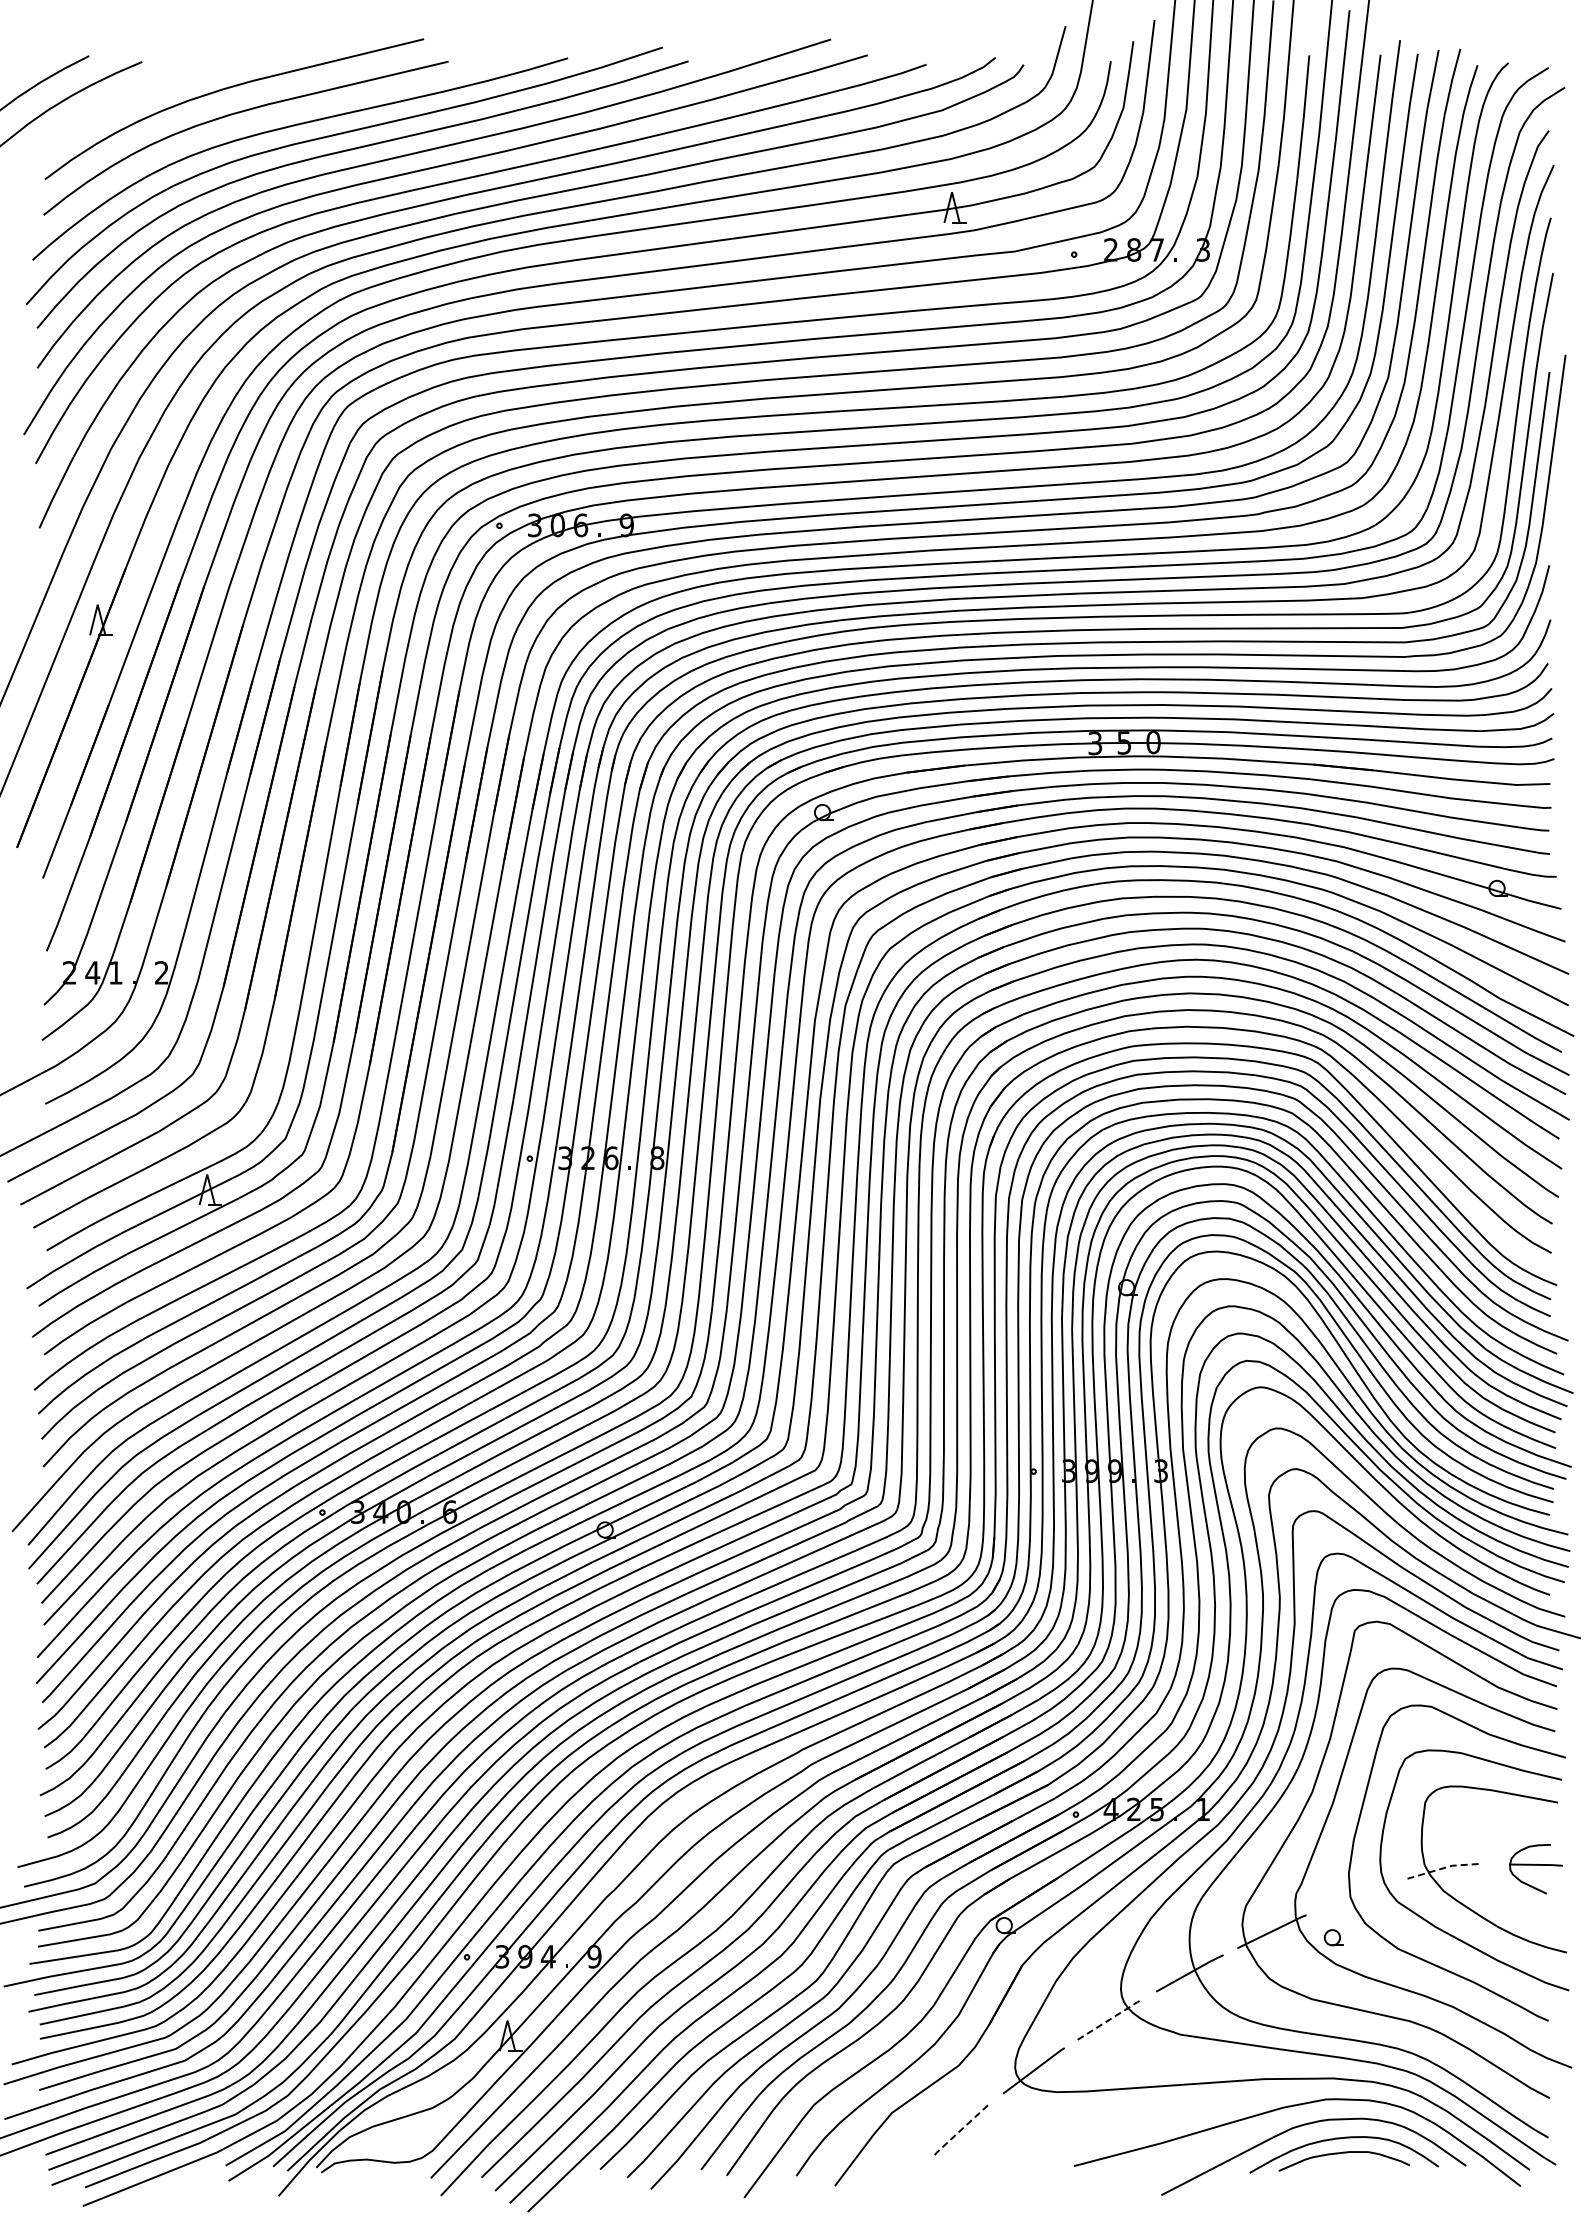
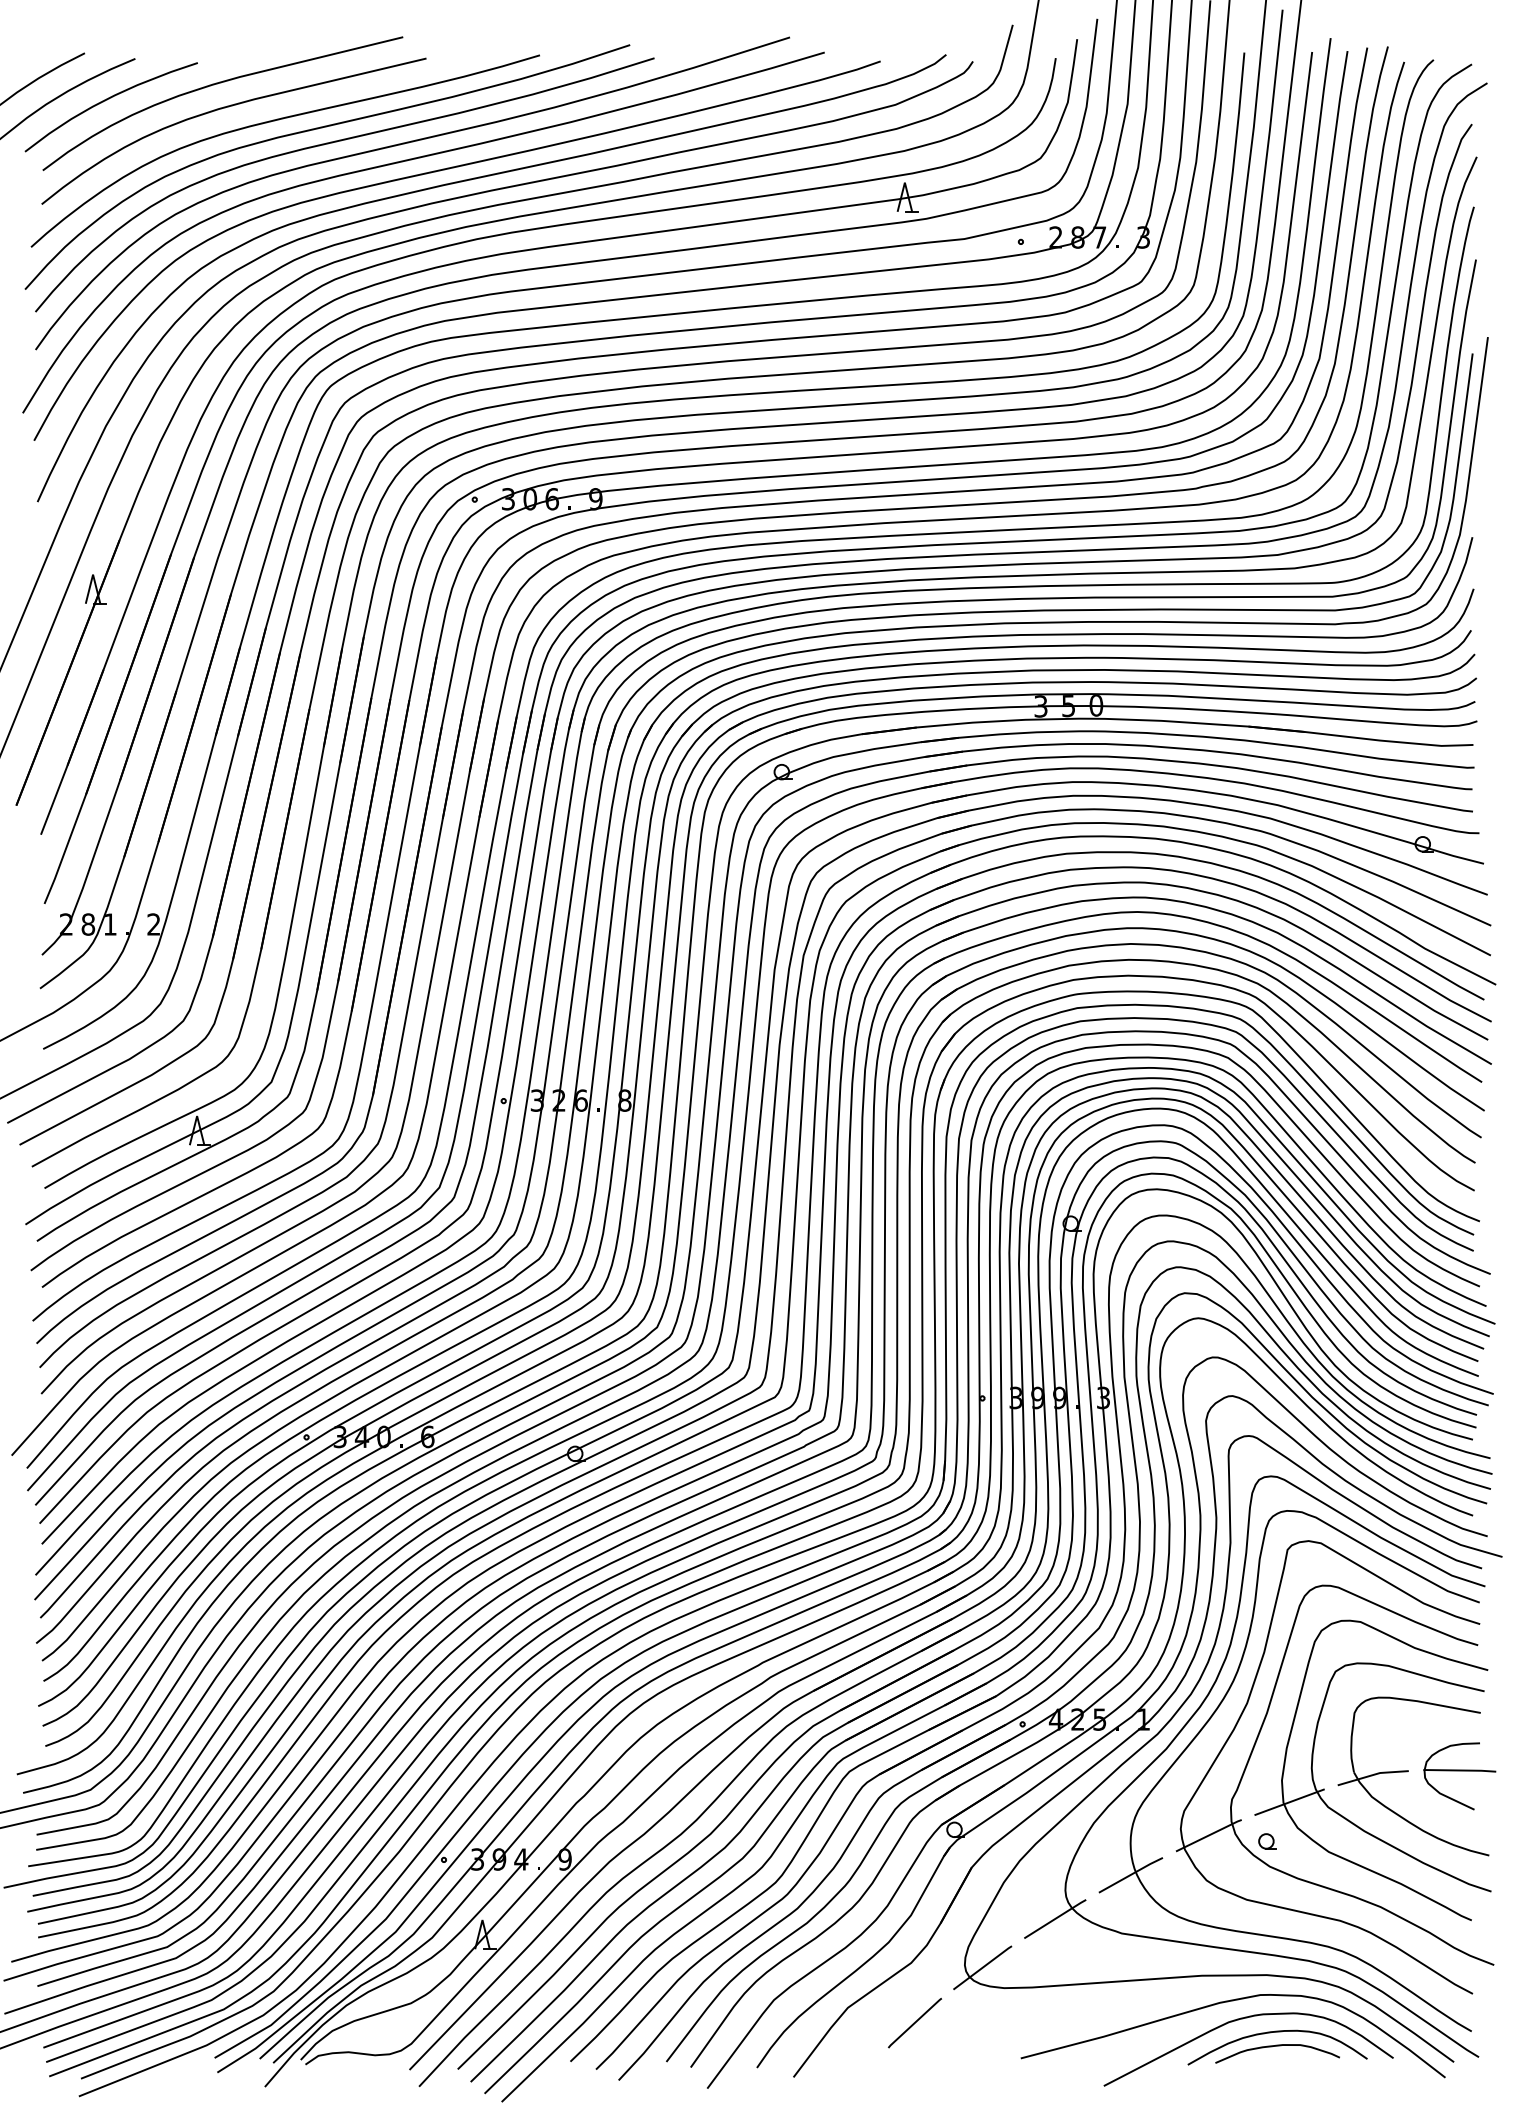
curve: (113, 105) -> (108, 100), added
text: (92, 972) -> (88, 924), 4 -> 8
line: (1445, 1867) -> (1373, 1774), dashed -> solid
part: (1535, 1868) -> (1459, 1775), size x1.43
line: (1356, 1896) -> (1289, 1802), added
line: (1111, 2018) -> (1056, 1918), dashed -> solid
line: (962, 2128) -> (914, 2022), dashed -> solid

